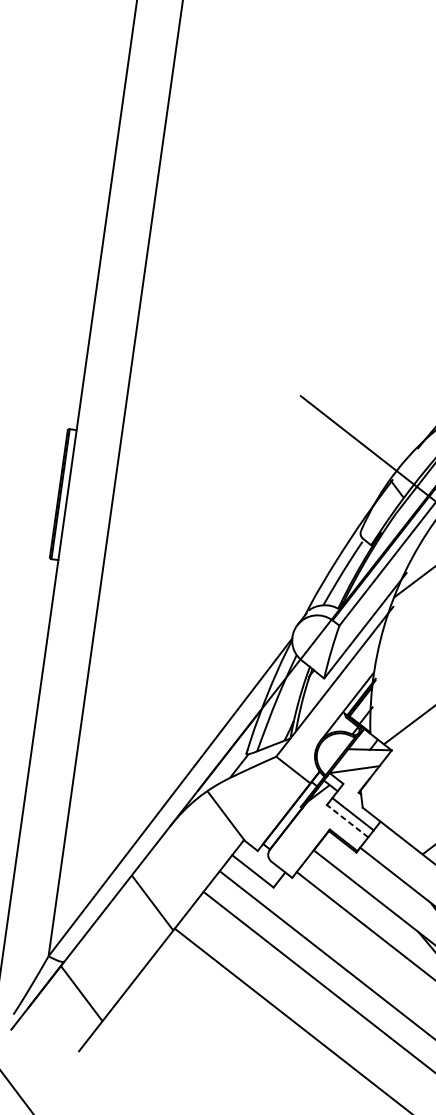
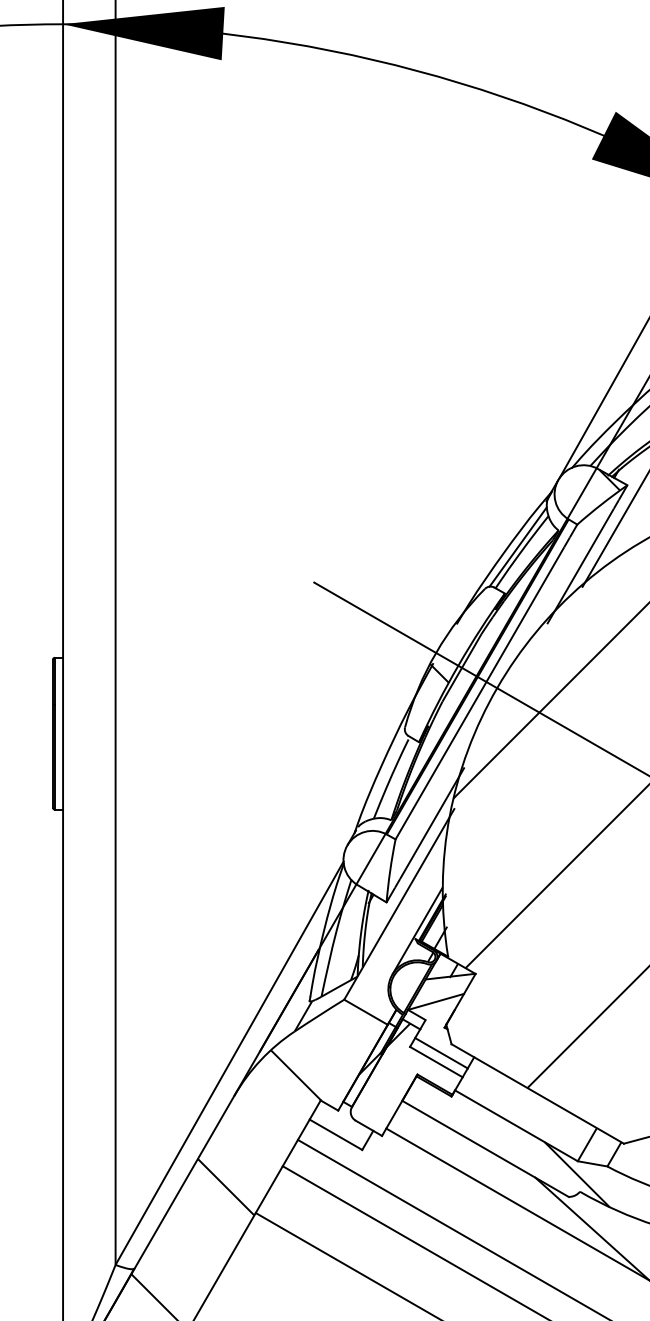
hatch: (293, 812) -> (372, 1060), added
line: (346, 820) -> (435, 1061), dashed -> solid

